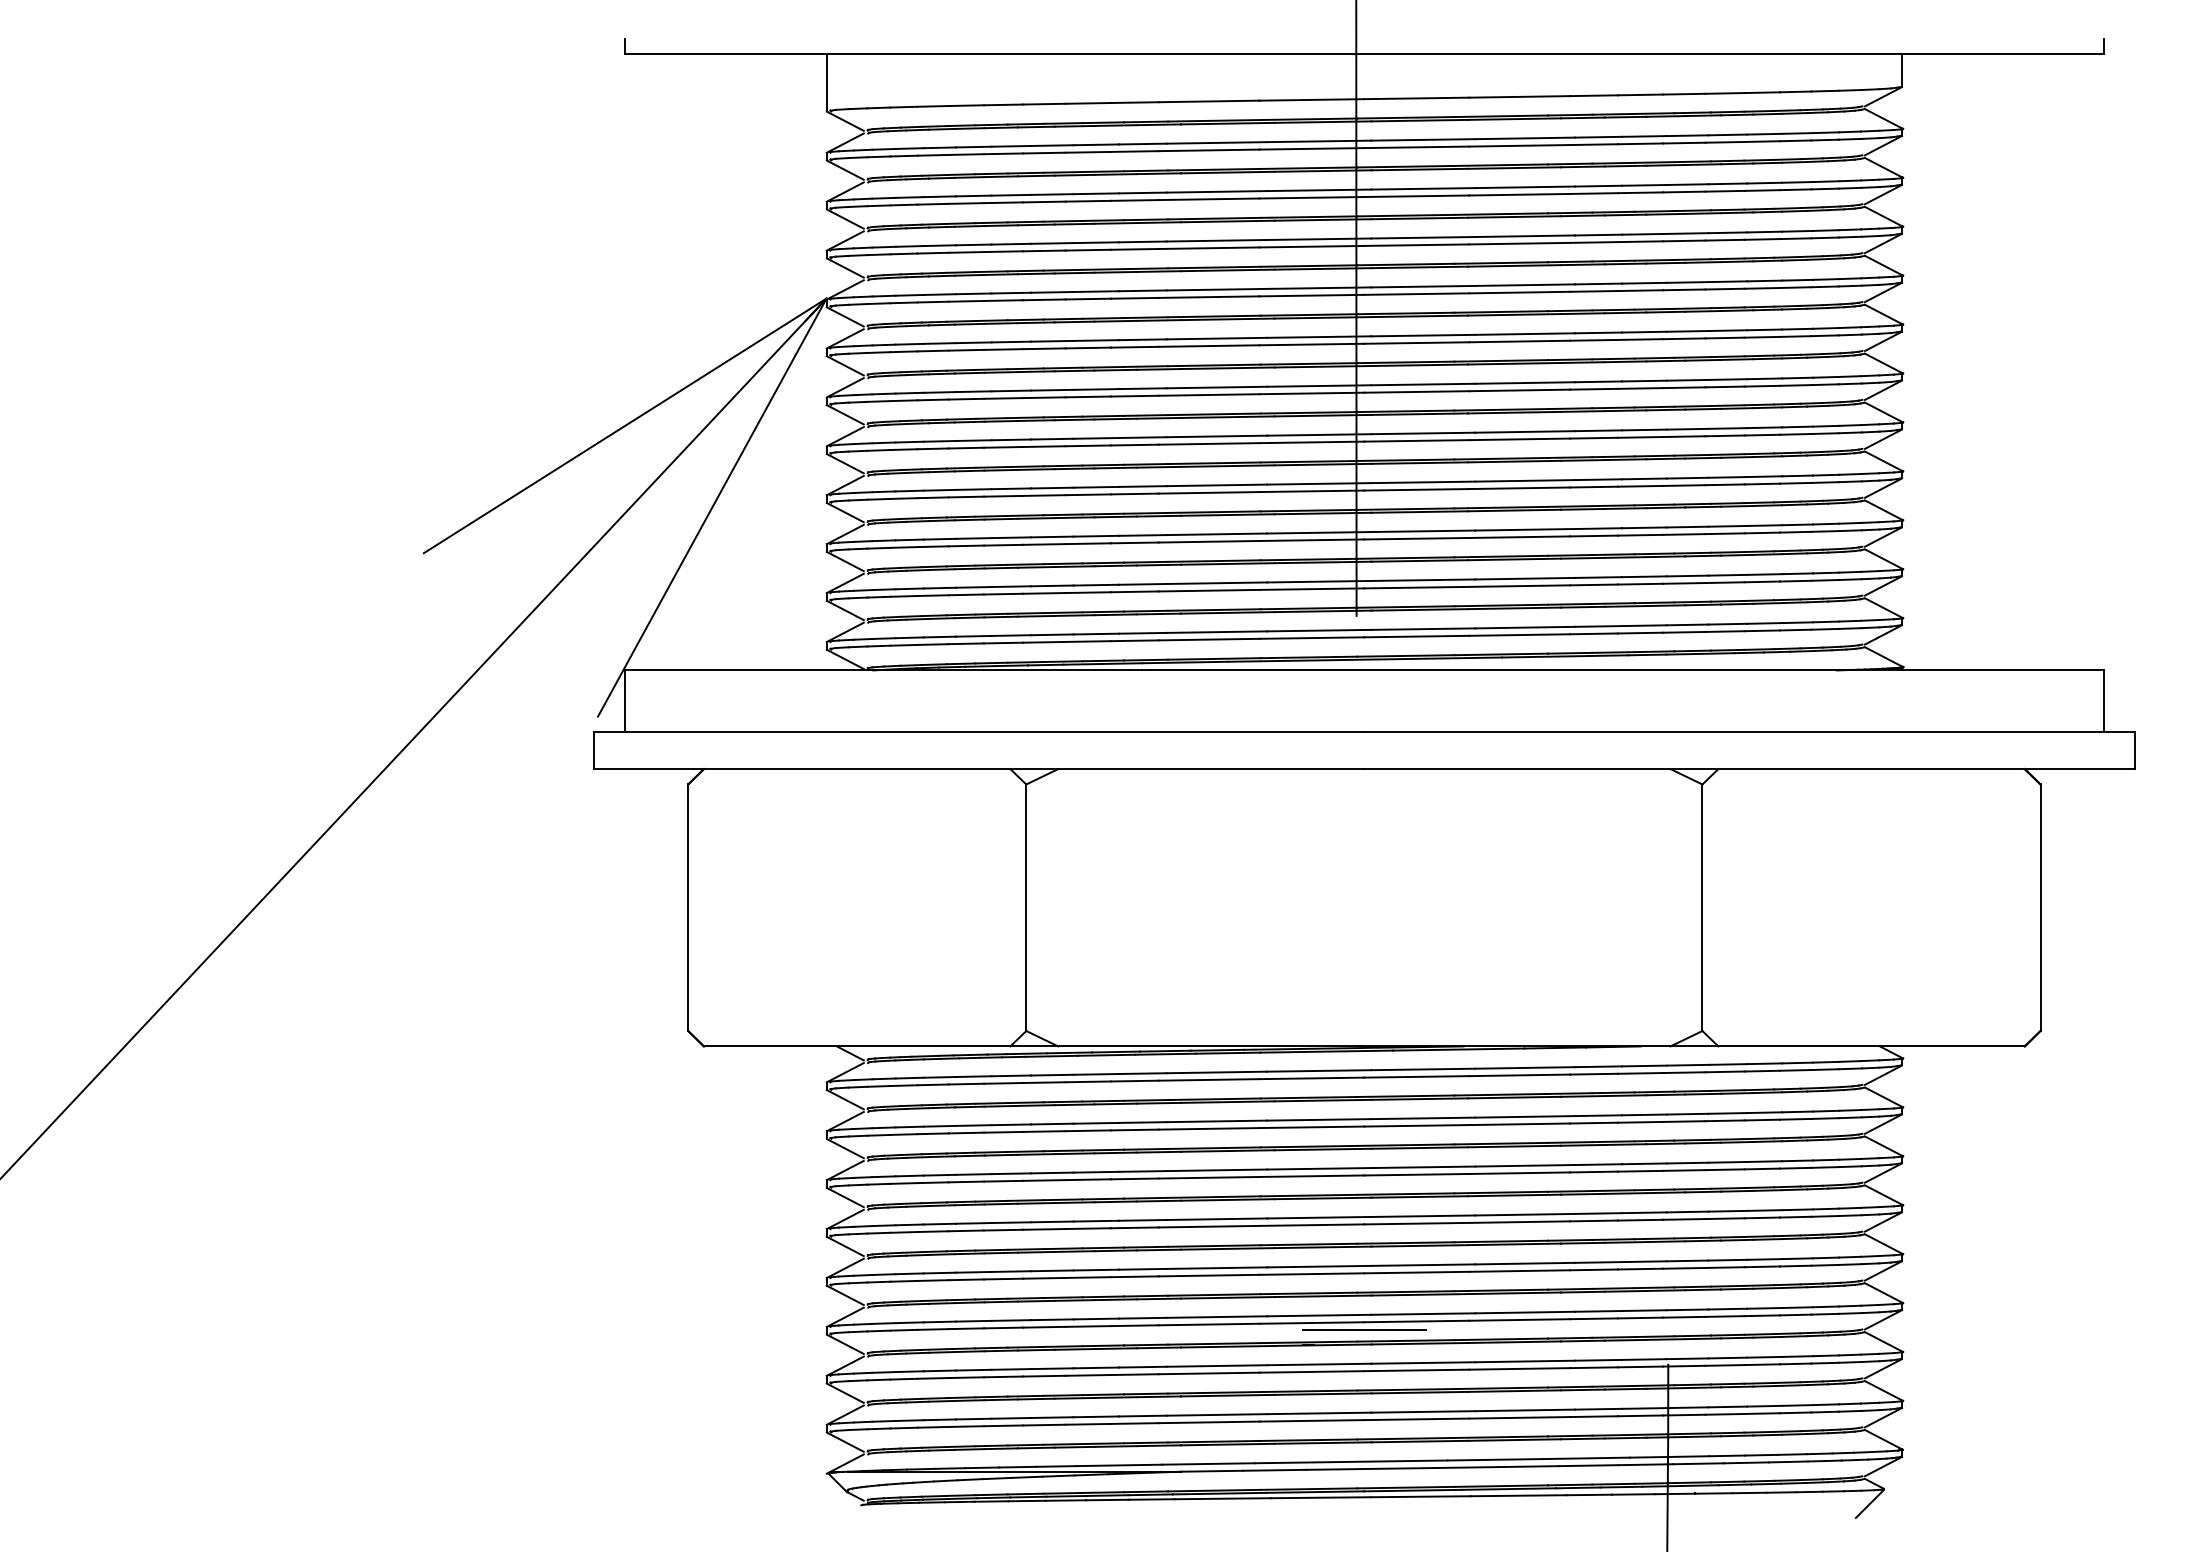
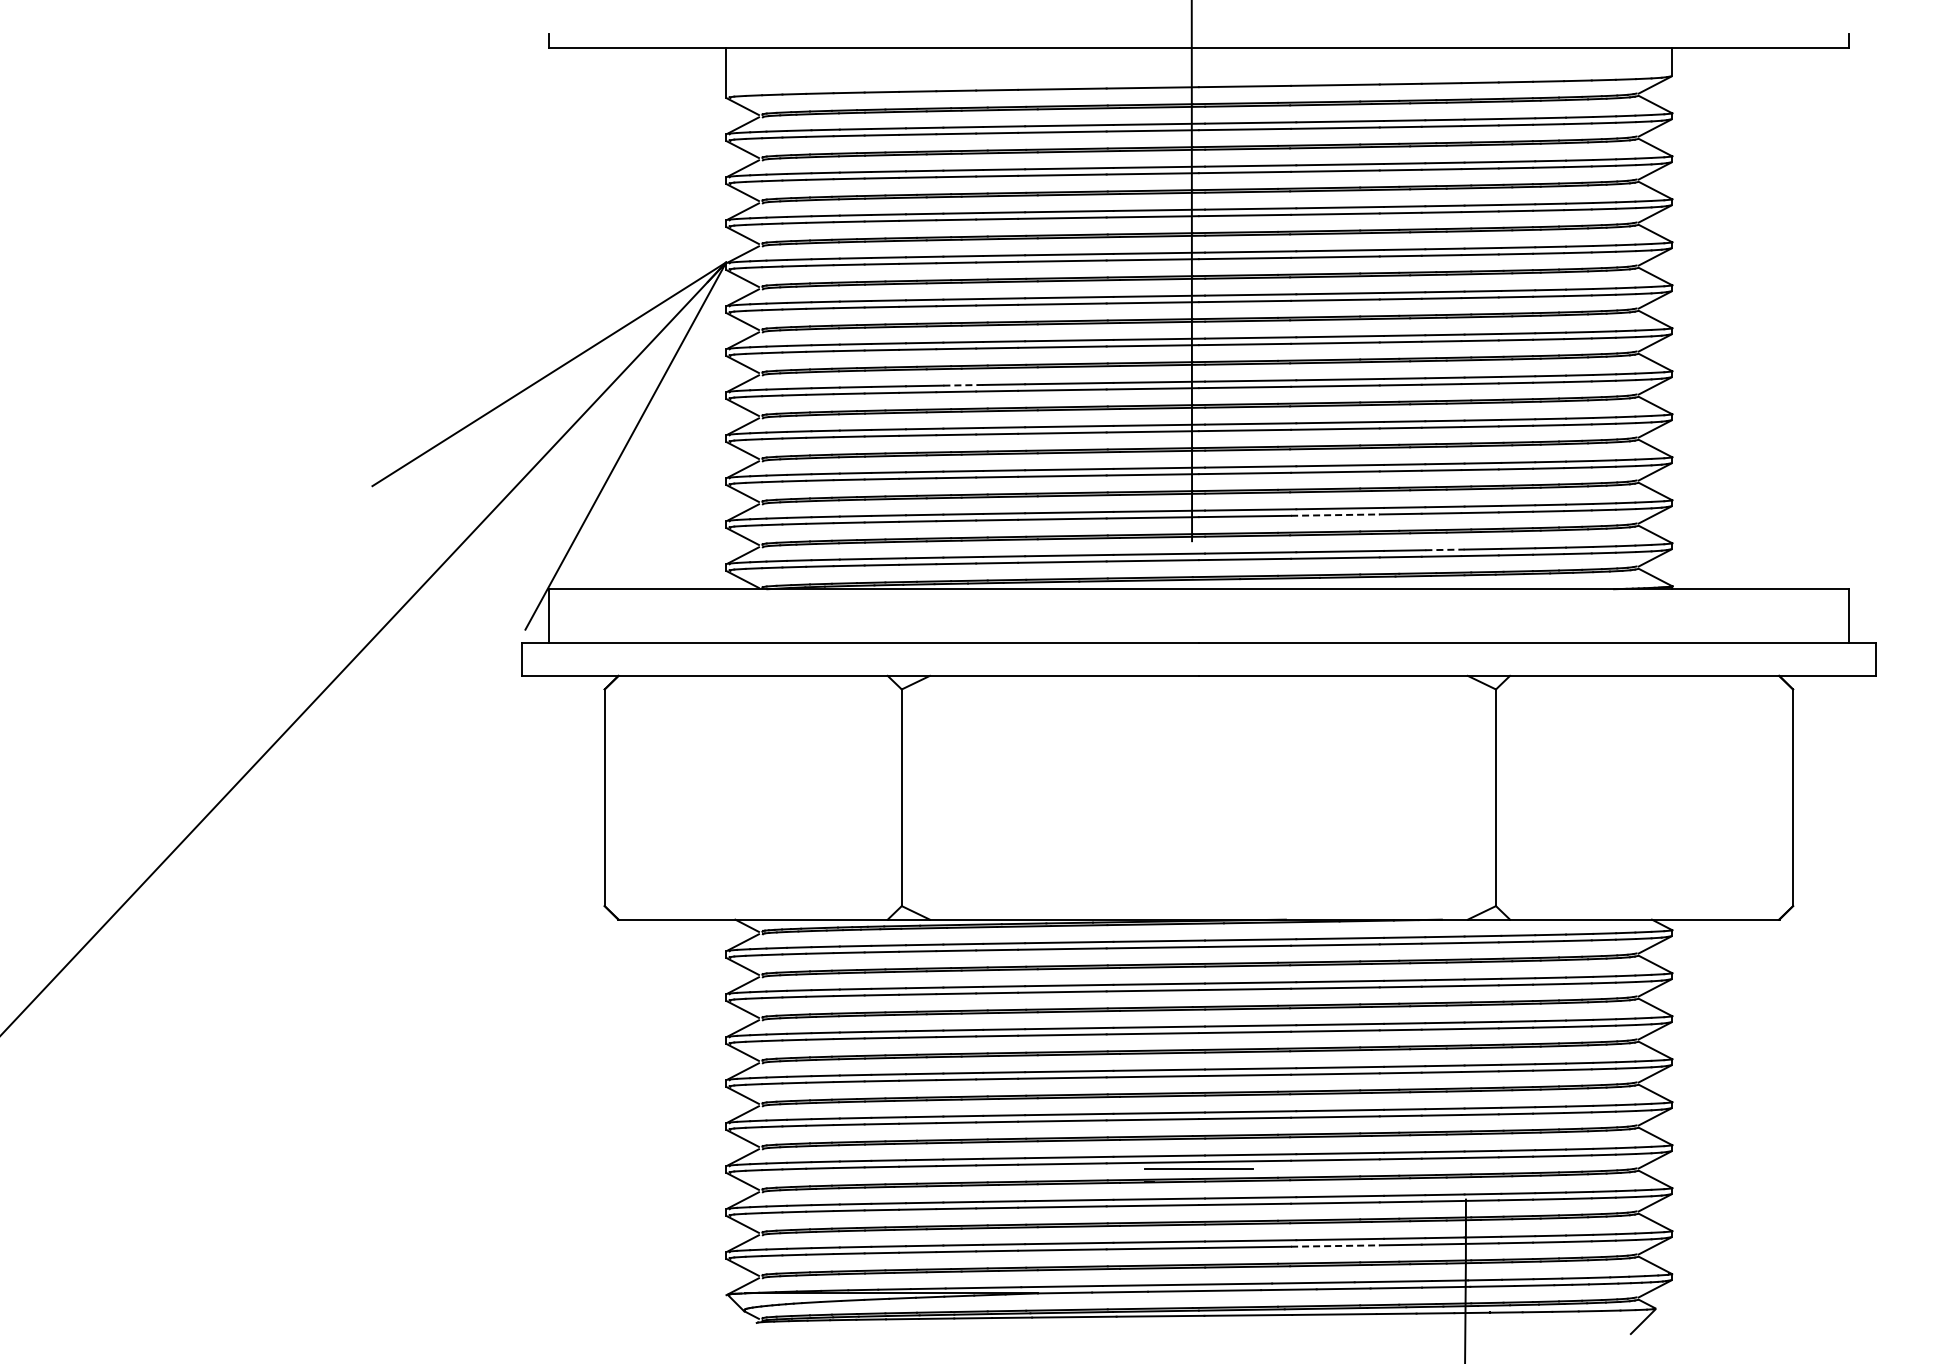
line: (1096, 438) -> (963, 385), solid -> dashed
line: (1519, 586) -> (1335, 515), solid -> dashed
line: (1643, 625) -> (1444, 549), solid -> dashed
line: (1519, 1418) -> (1335, 1246), solid -> dashed

